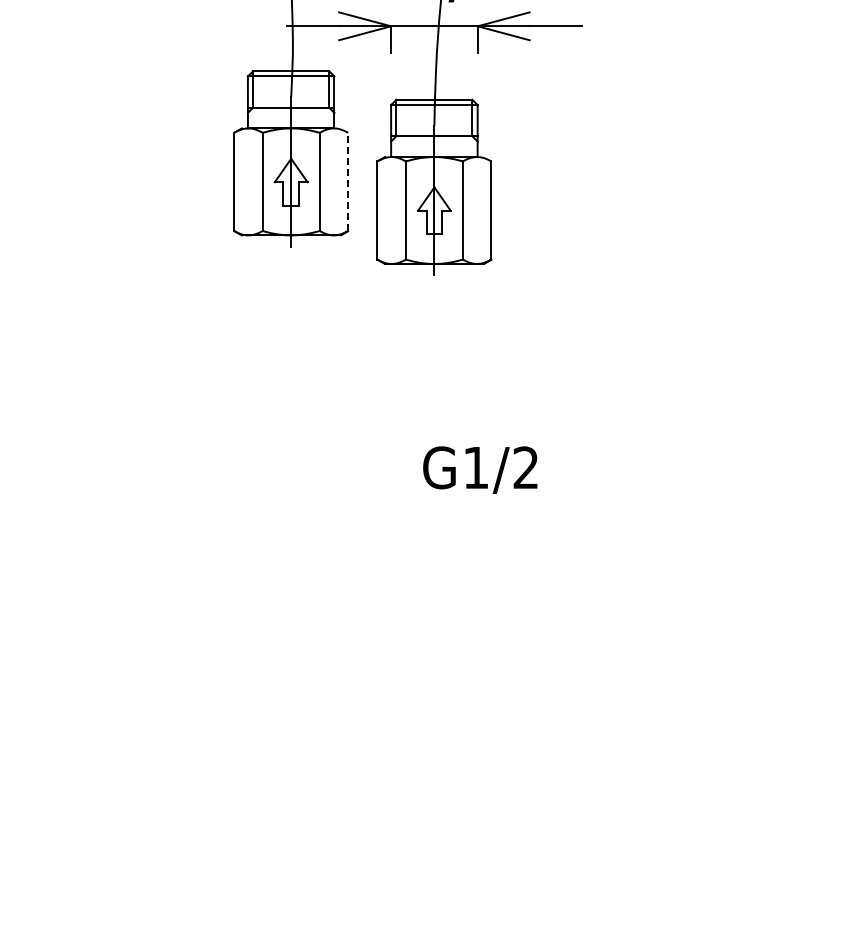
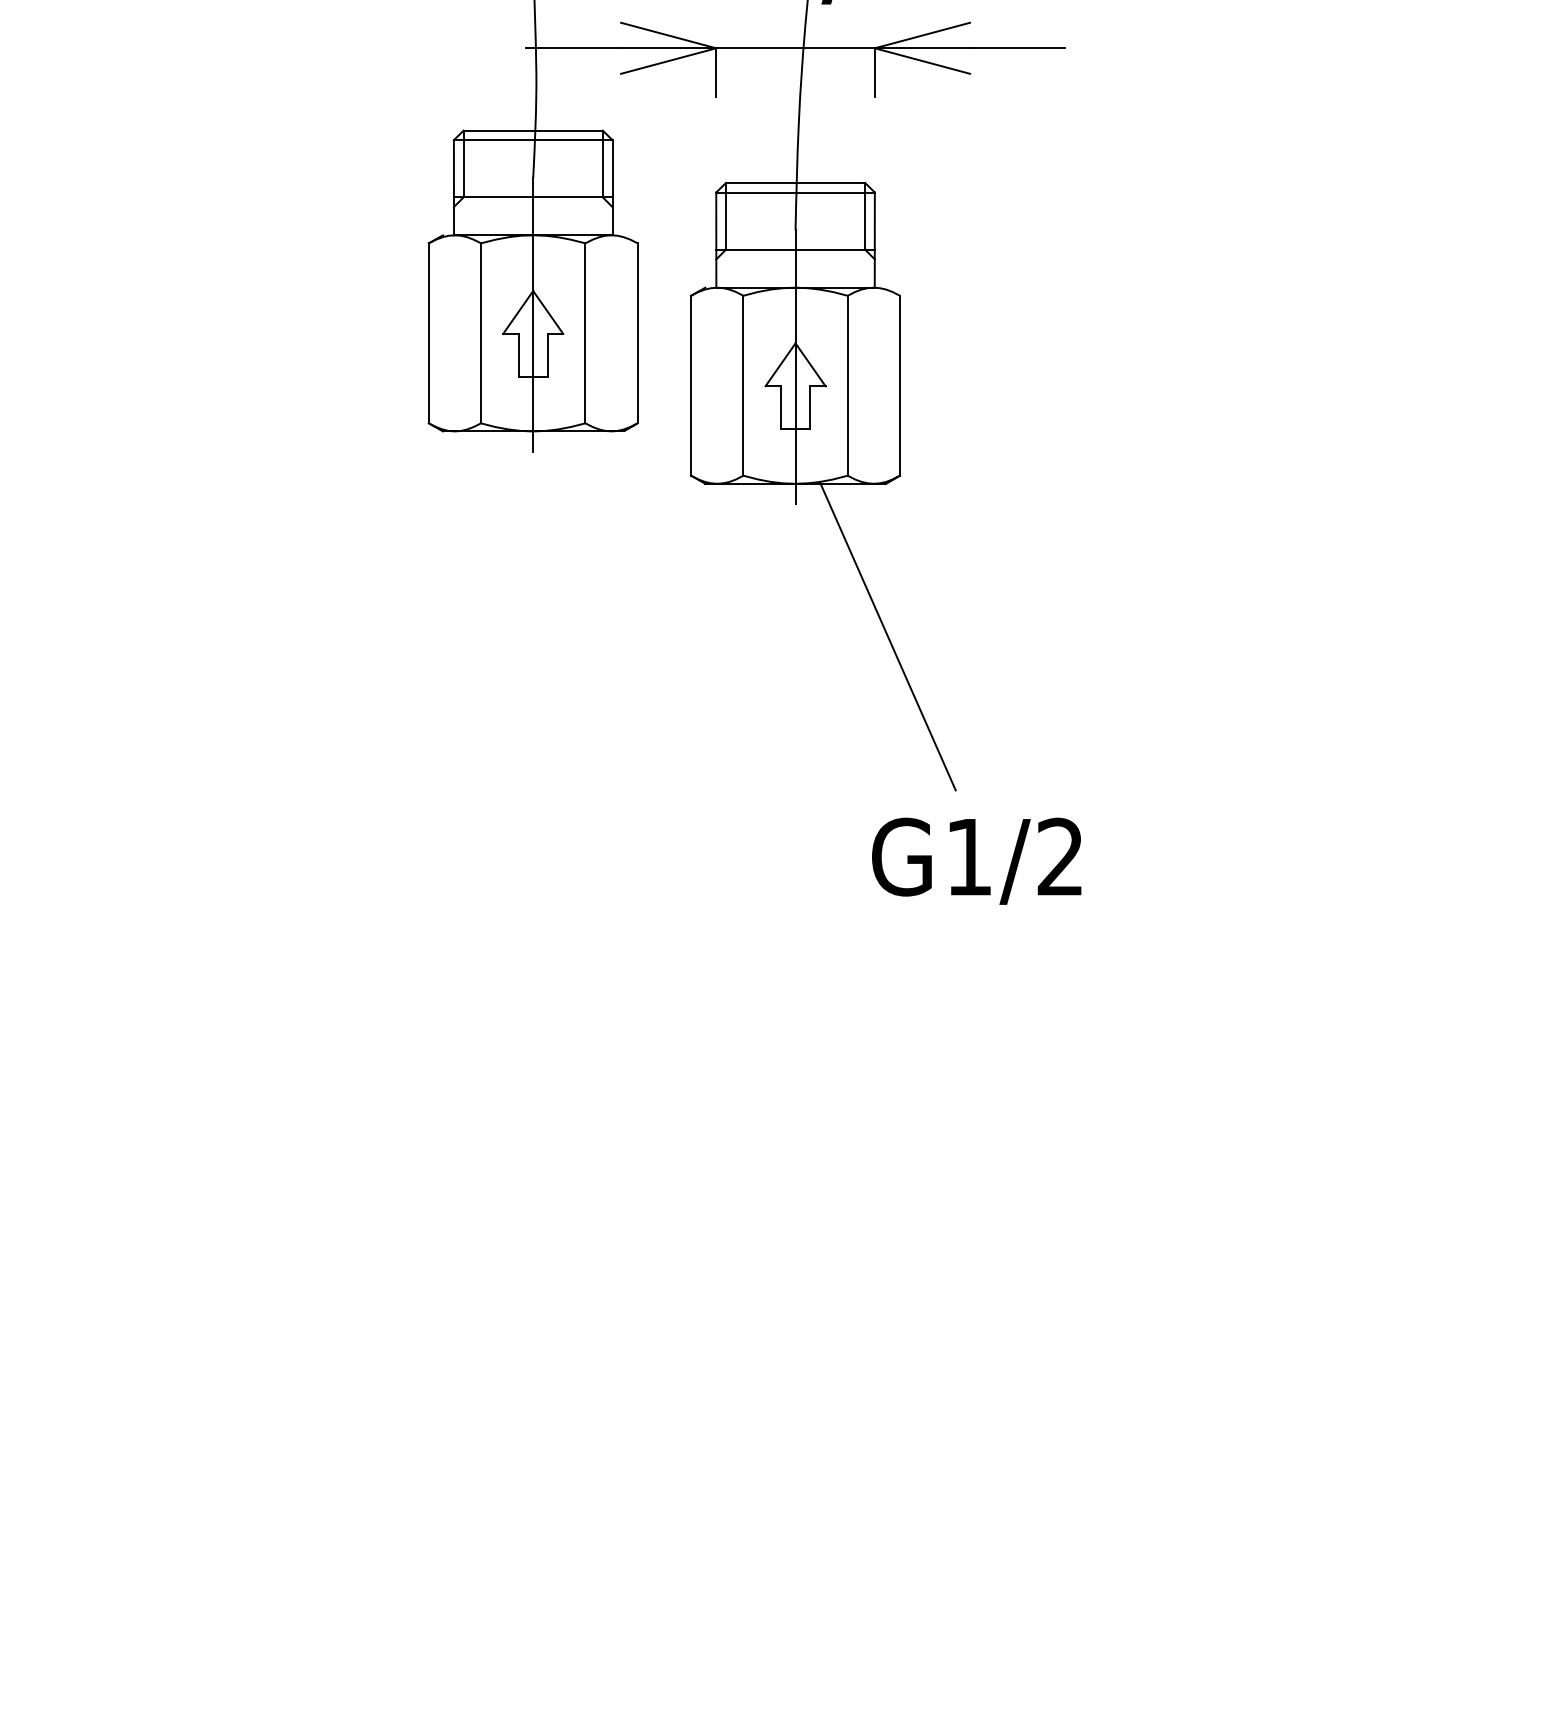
line: (348, 181) -> (638, 332), dashed -> solid
line: (484, 347) -> (887, 636), added
text: (480, 469) -> (977, 860), moved

